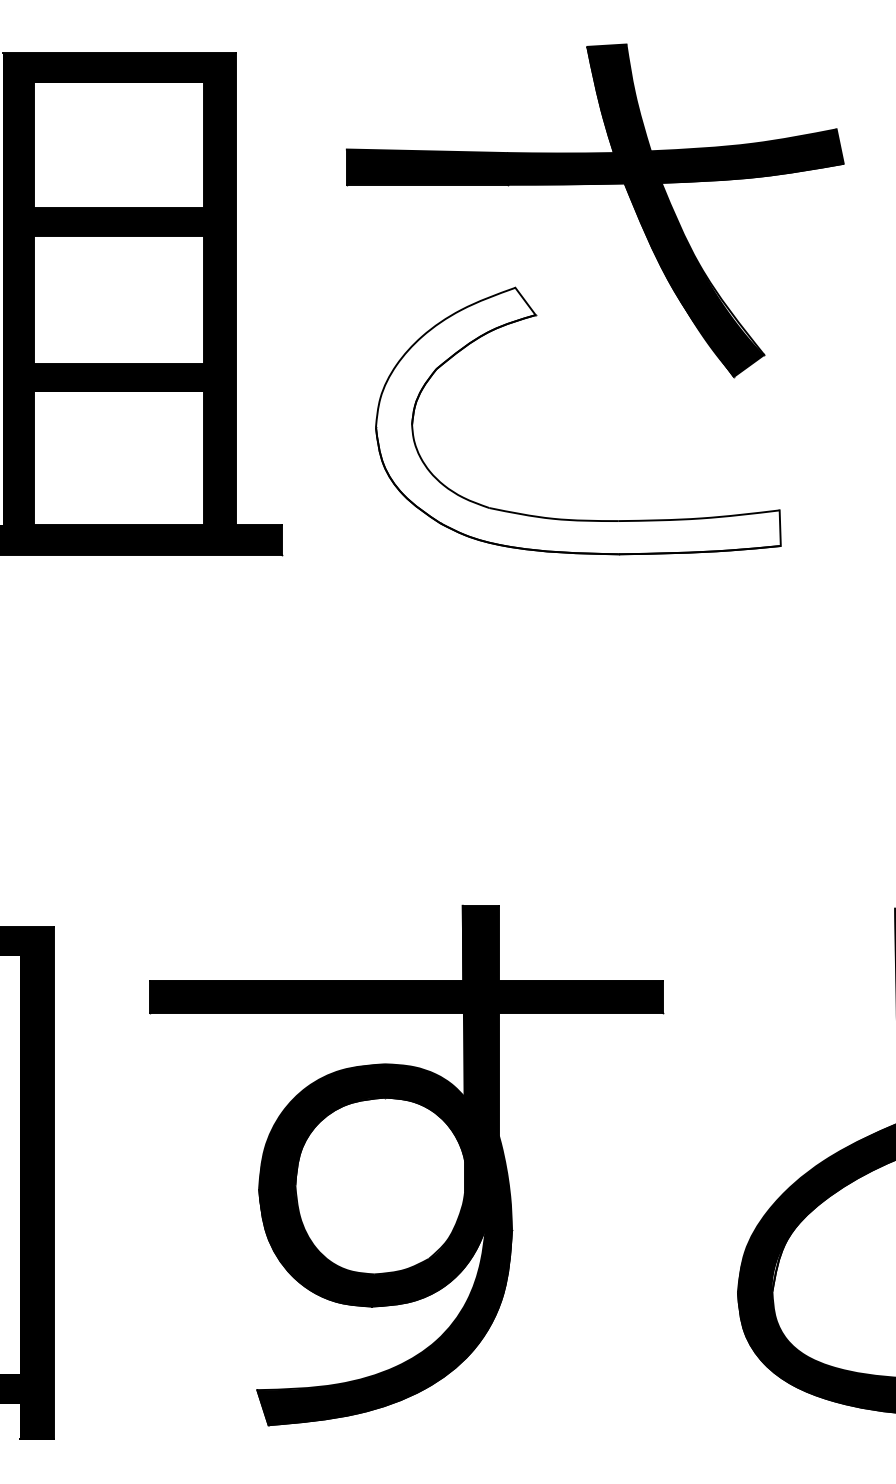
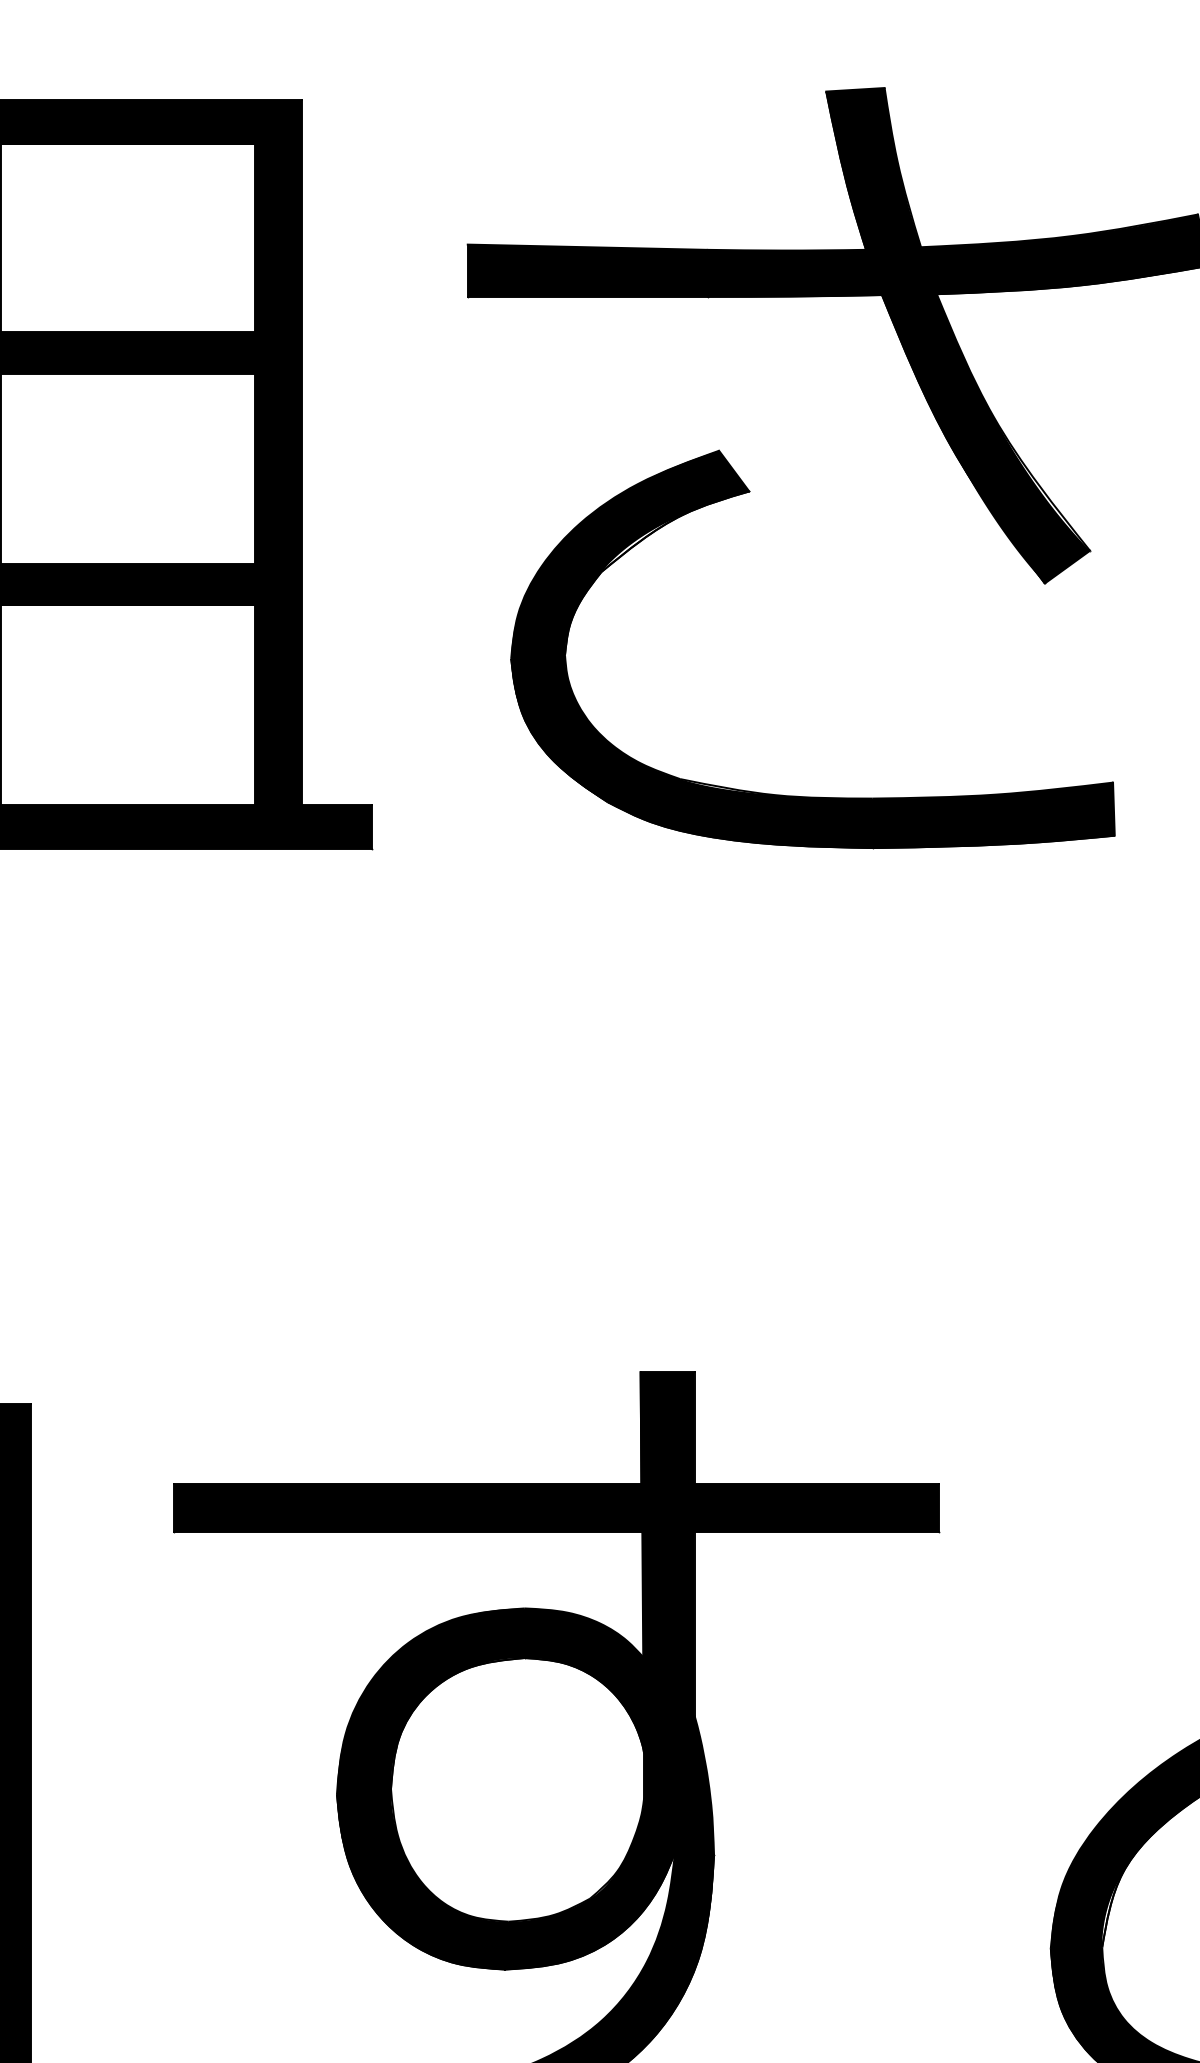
fill: (577, 420) -> (811, 648), added

